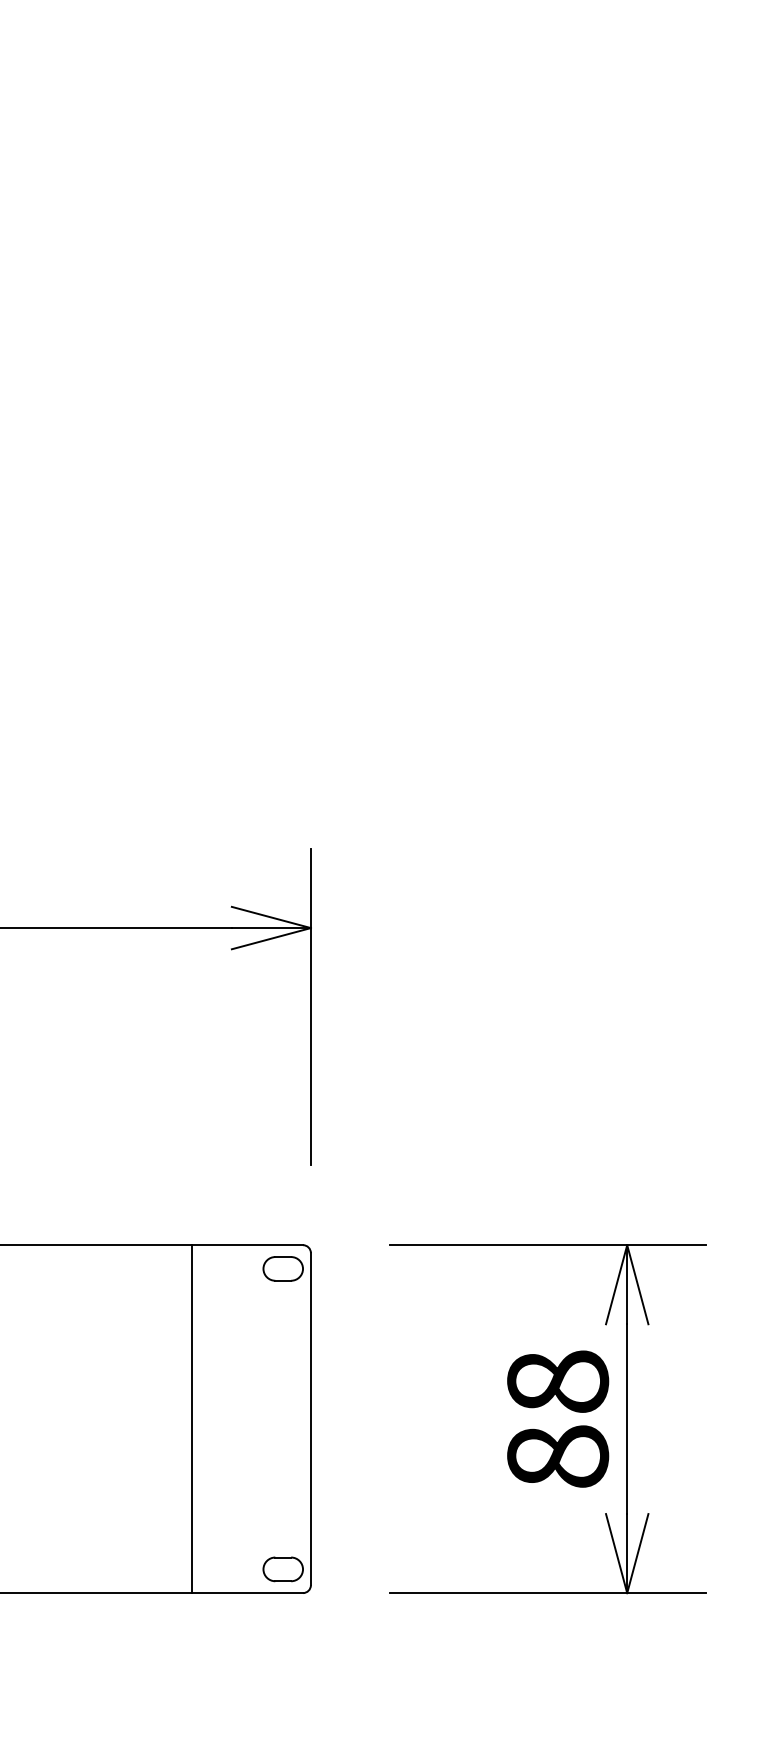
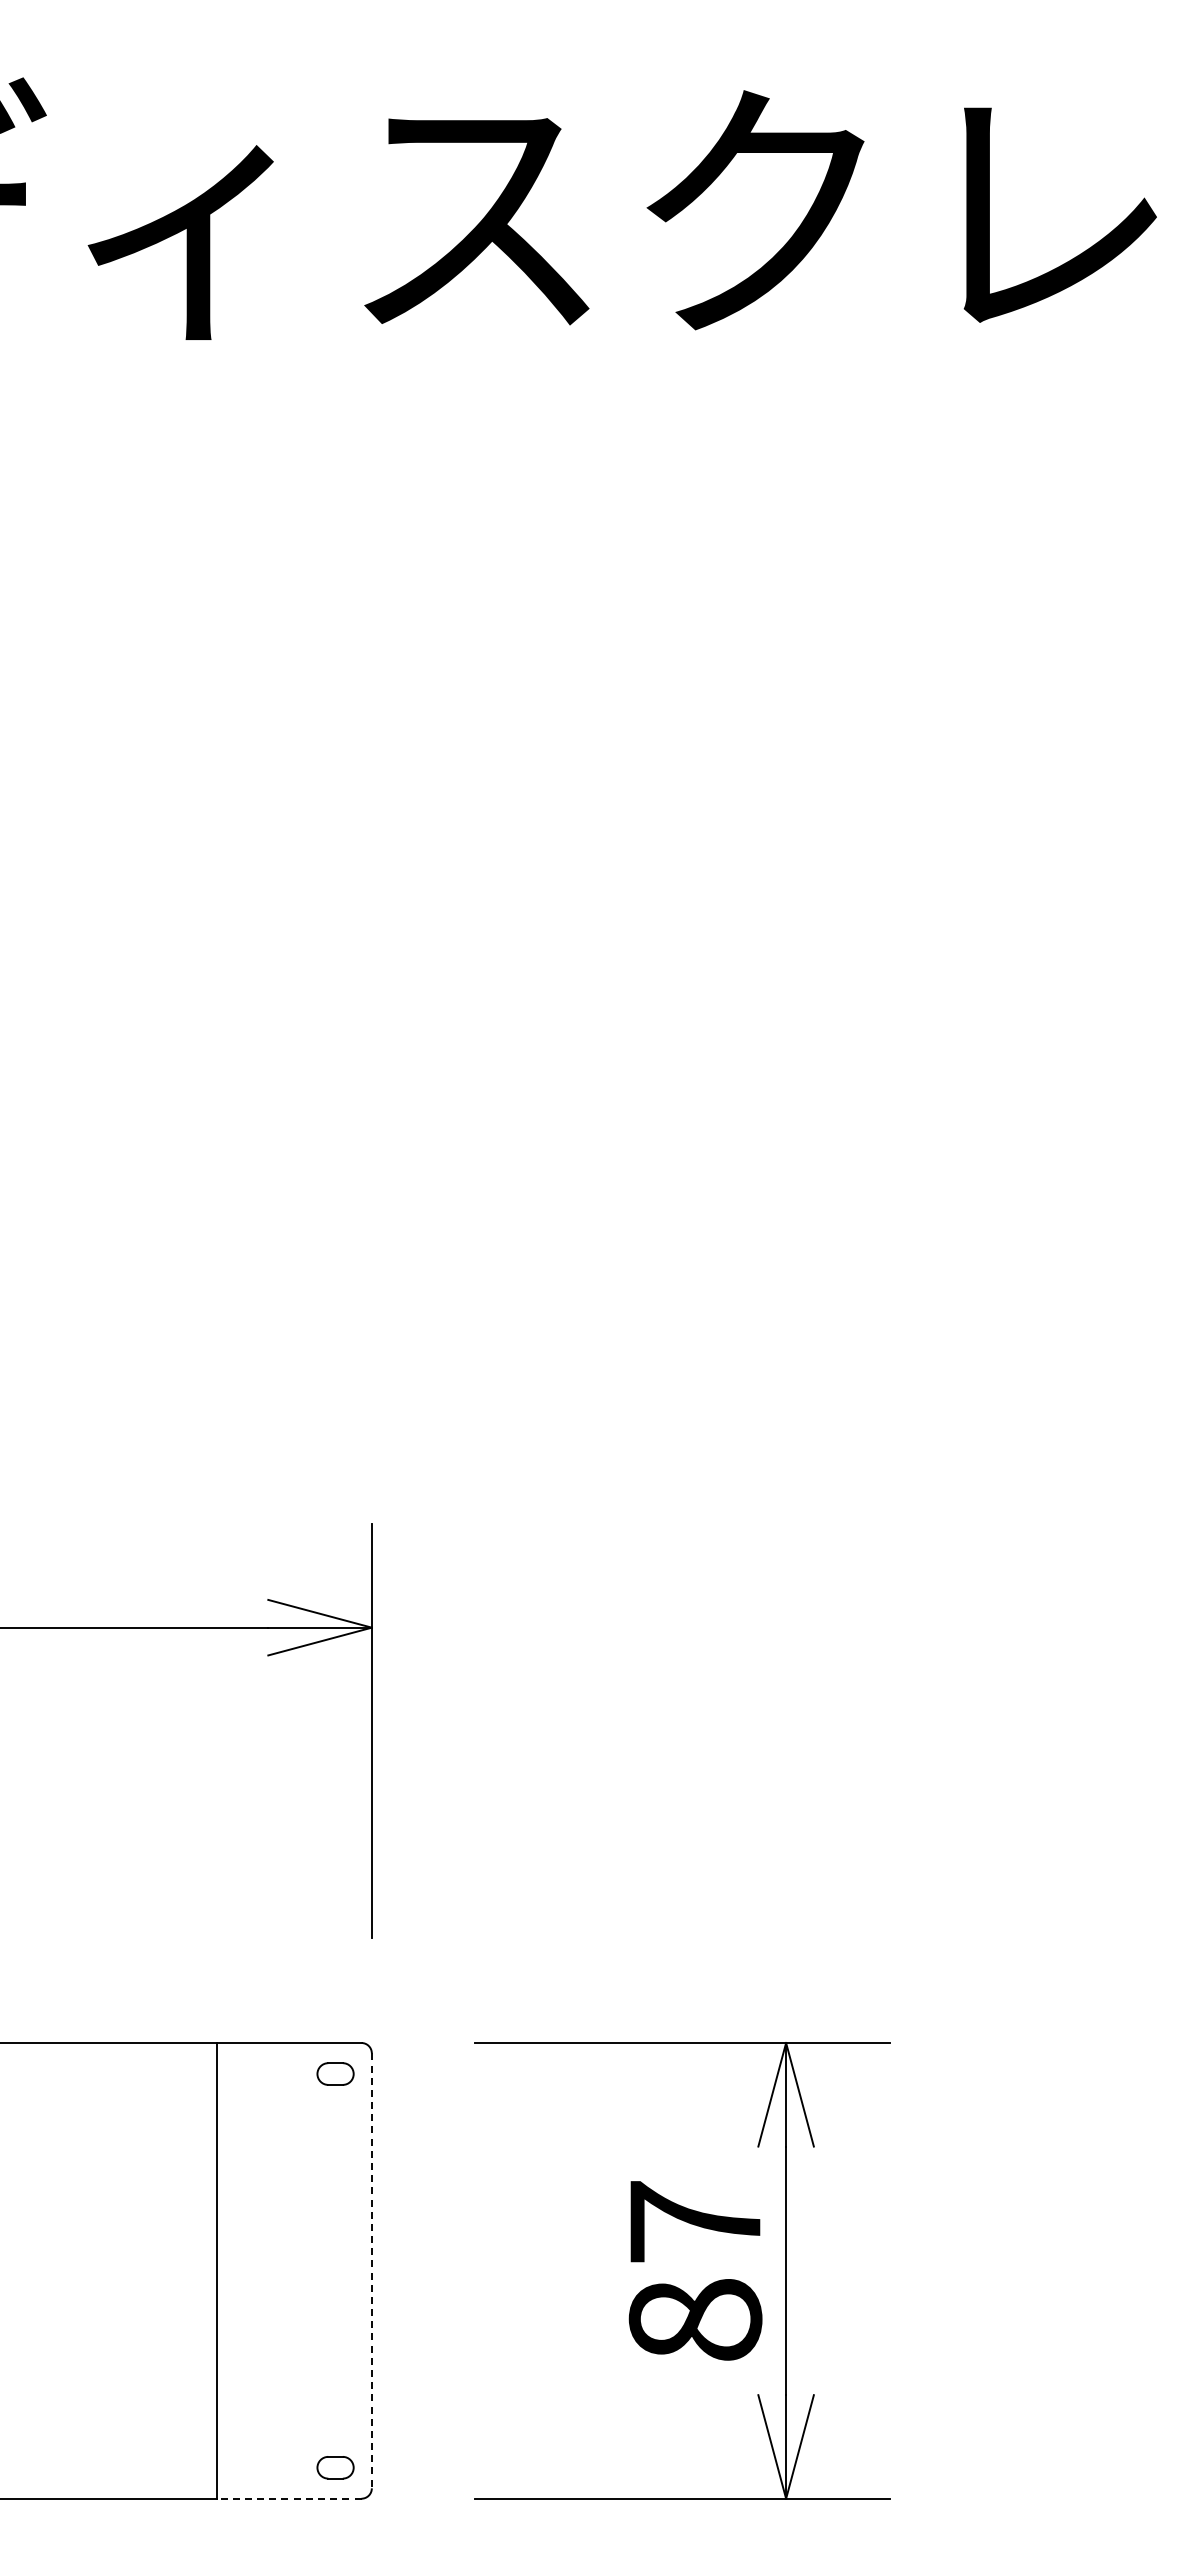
part: (283, 1268) -> (335, 2073), size x0.7
text: (558, 1381) -> (695, 2221), 88 -> 87
line: (310, 1418) -> (371, 2270), solid -> dashed
part: (283, 1569) -> (335, 2467), size x0.7
line: (248, 1592) -> (289, 2498), solid -> dashed

